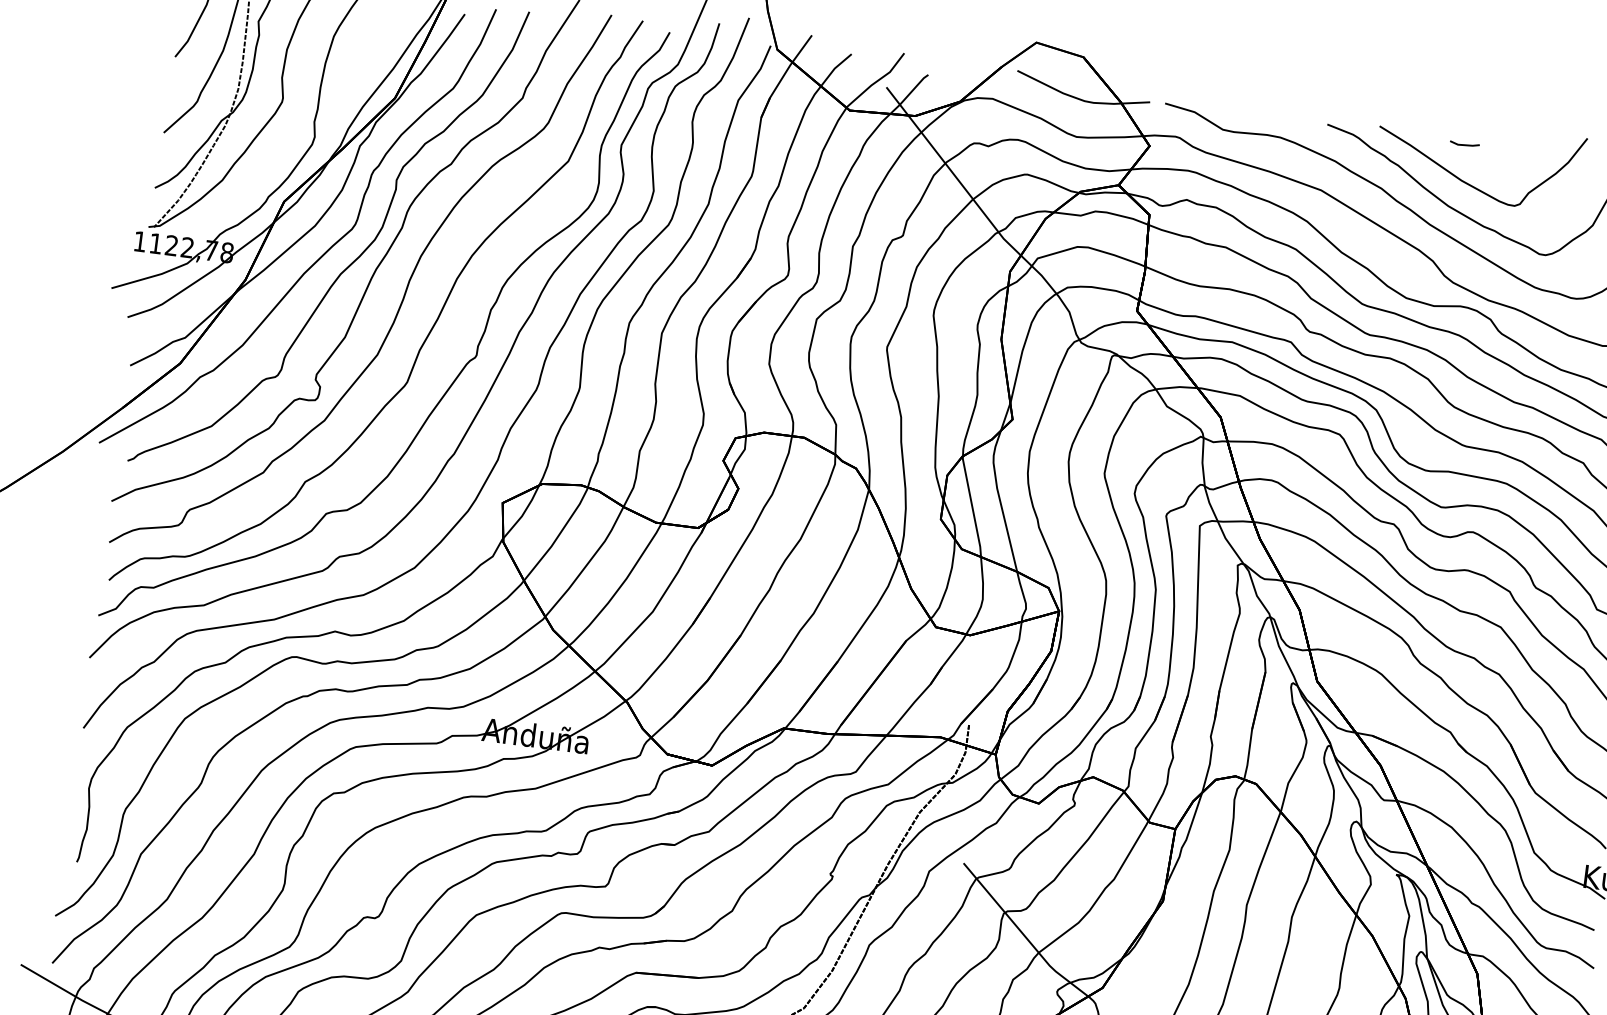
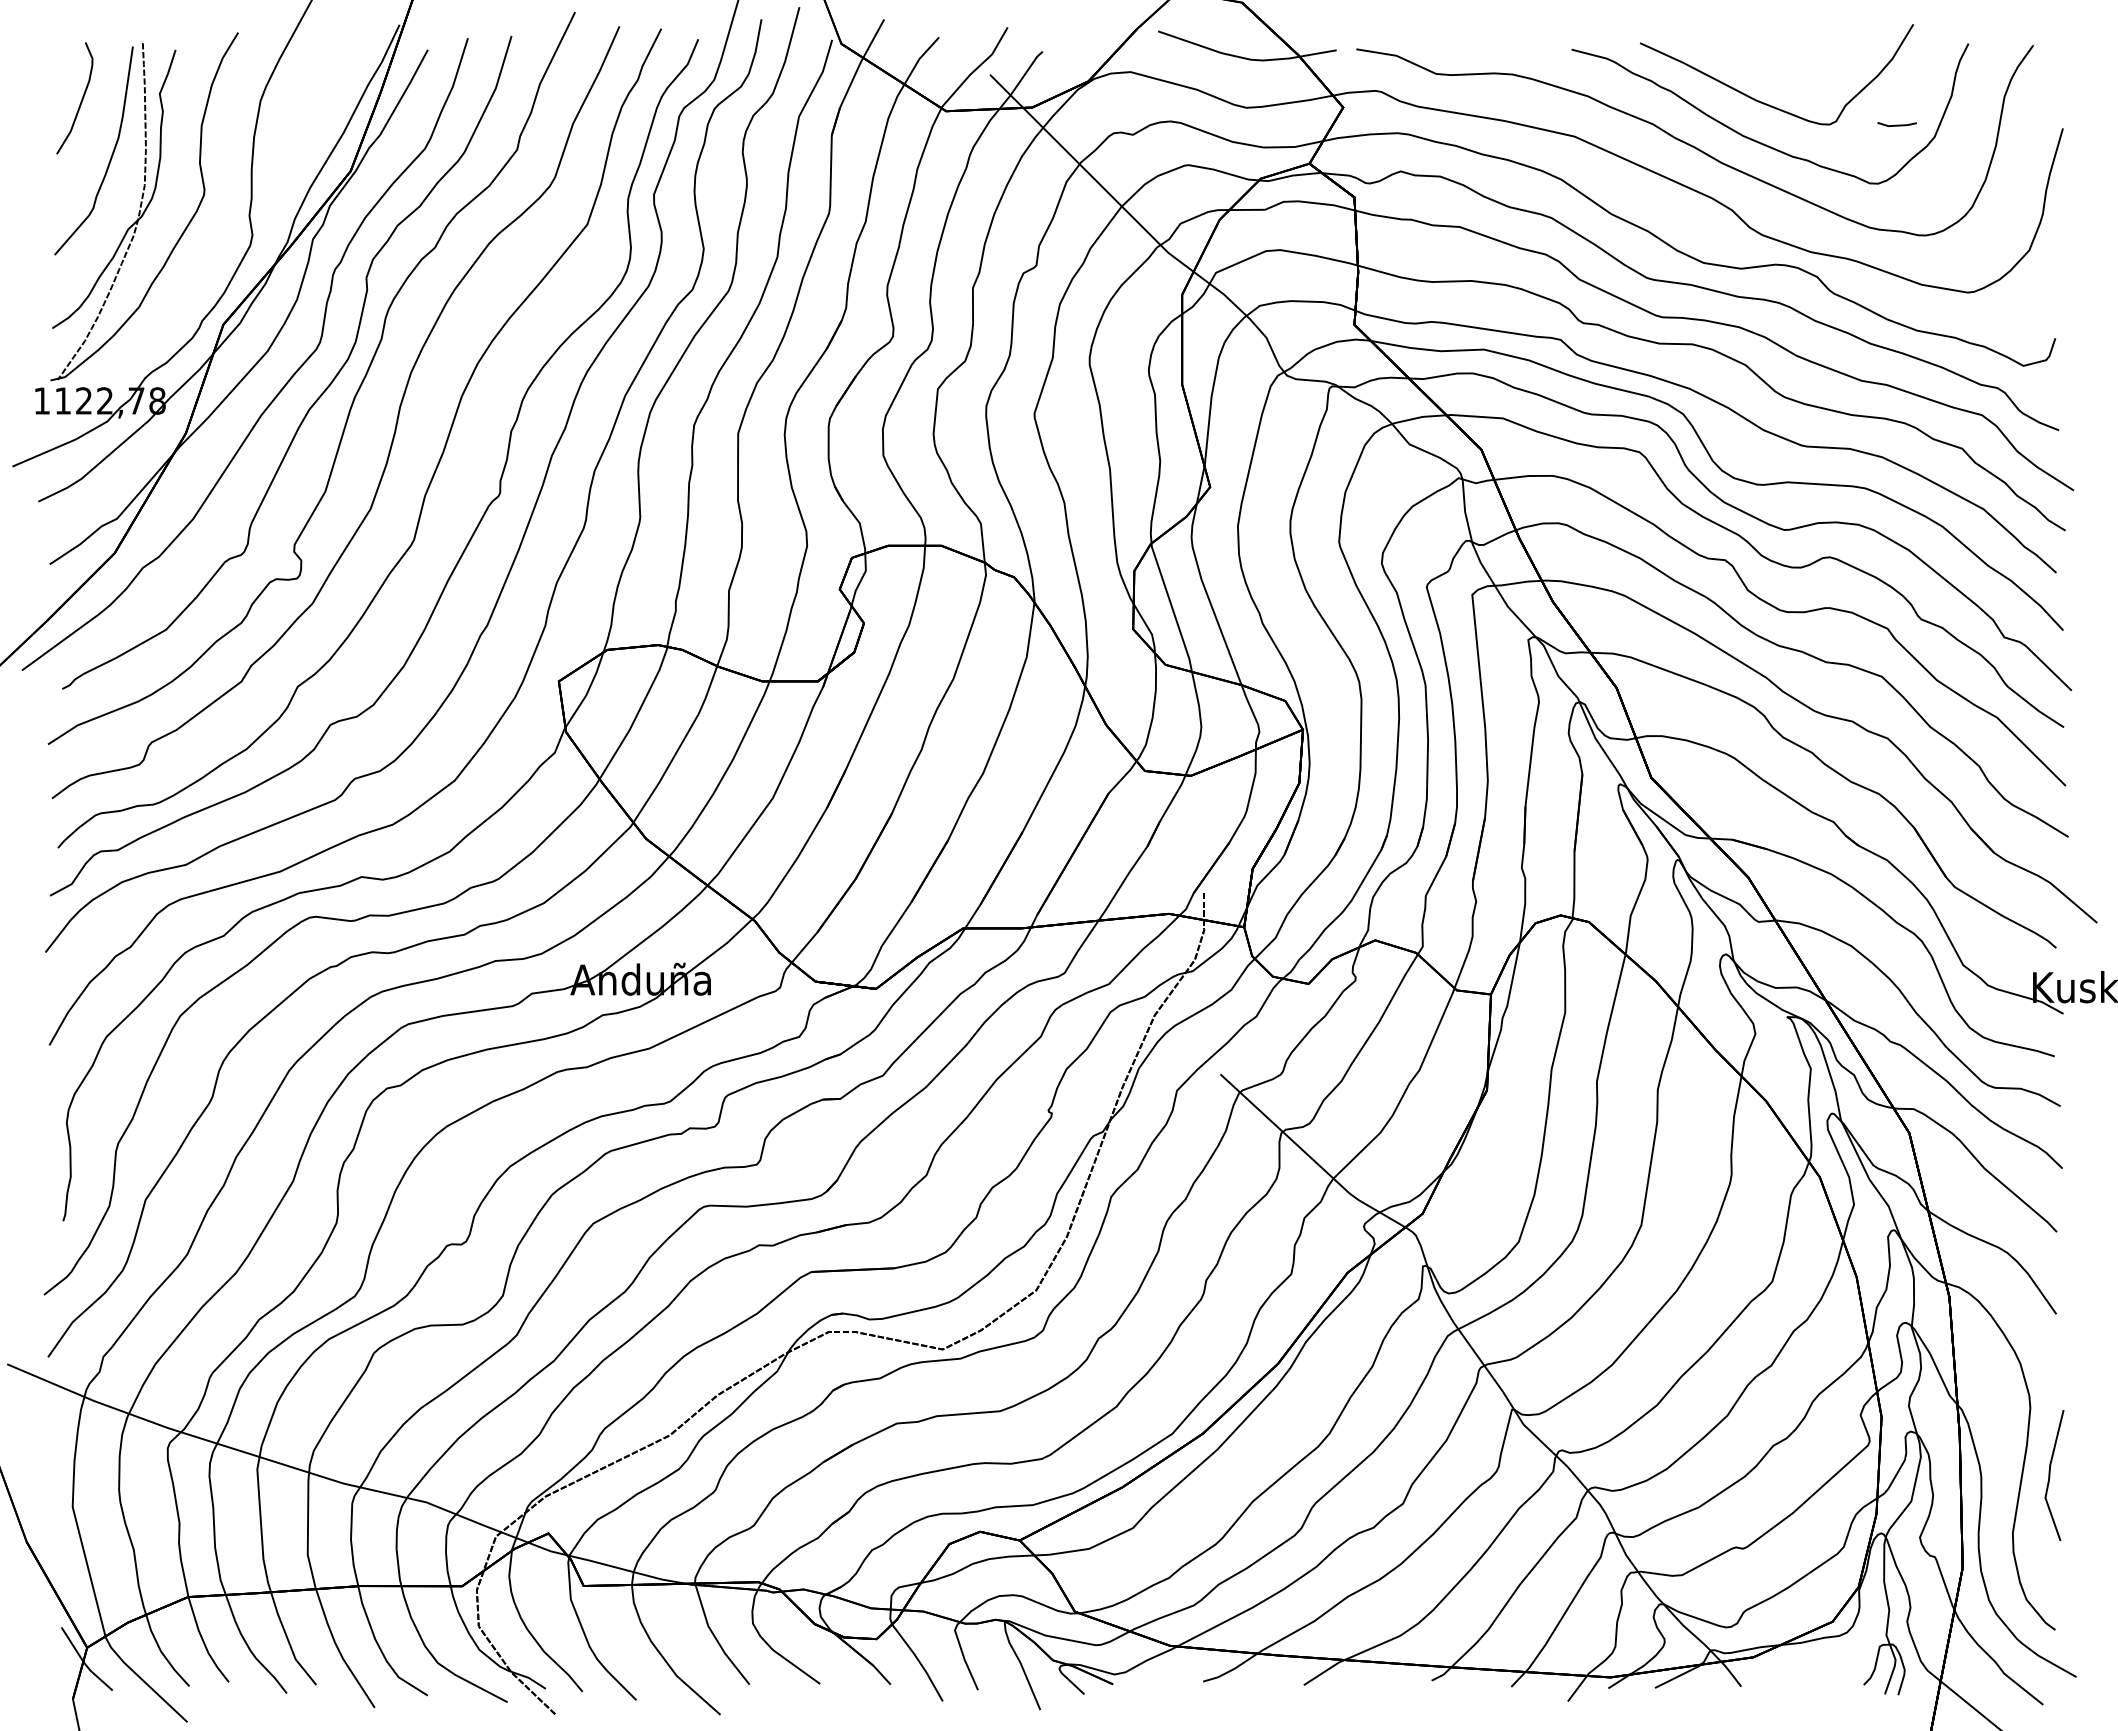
line: (1464, 144) -> (1896, 124), moved

